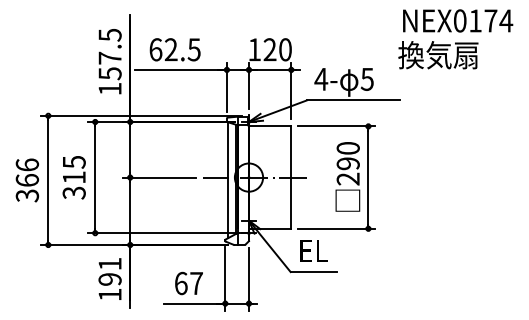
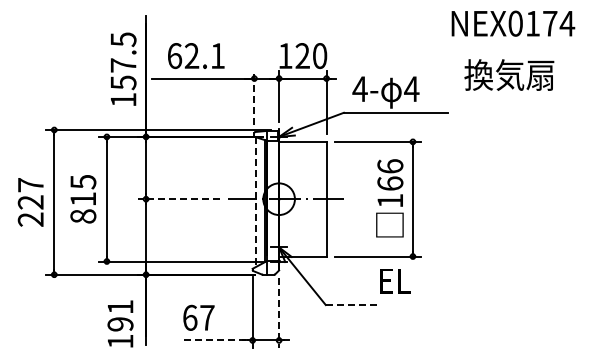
text: (193, 50) -> (217, 56), 62.5 -> 62.1
text: (438, 54) -> (509, 74), moved
text: (367, 79) -> (411, 89), 5 -> 4
line: (227, 86) -> (254, 97), solid -> dashed
text: (348, 163) -> (390, 183), 290 -> 166
line: (160, 177) -> (179, 199), solid -> dashed
text: (27, 180) -> (30, 202), 366 -> 227
line: (227, 180) -> (255, 202), solid -> dashed
text: (74, 193) -> (83, 216), 315 -> 815
text: (314, 251) -> (395, 281), moved
line: (314, 272) -> (352, 305), solid -> dashed
text: (110, 278) -> (120, 323), moved
line: (249, 279) -> (279, 313), solid -> dashed
text: (188, 283) -> (198, 317), moved
line: (194, 303) -> (218, 340), solid -> dashed

